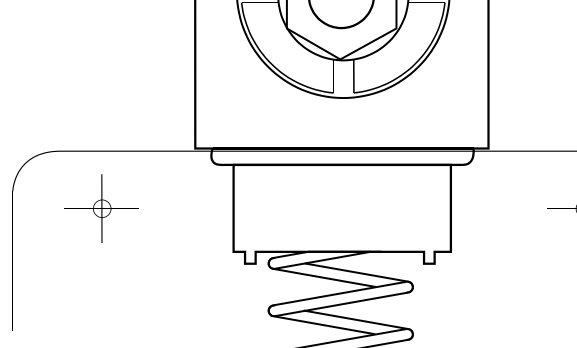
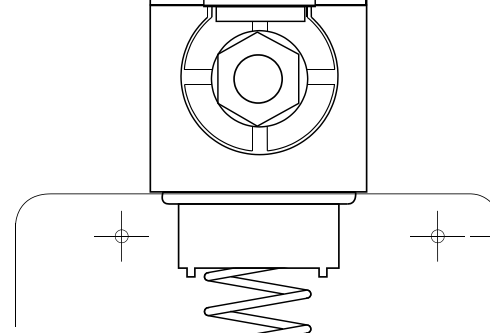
part: (101, 209) -> (121, 236), moved

